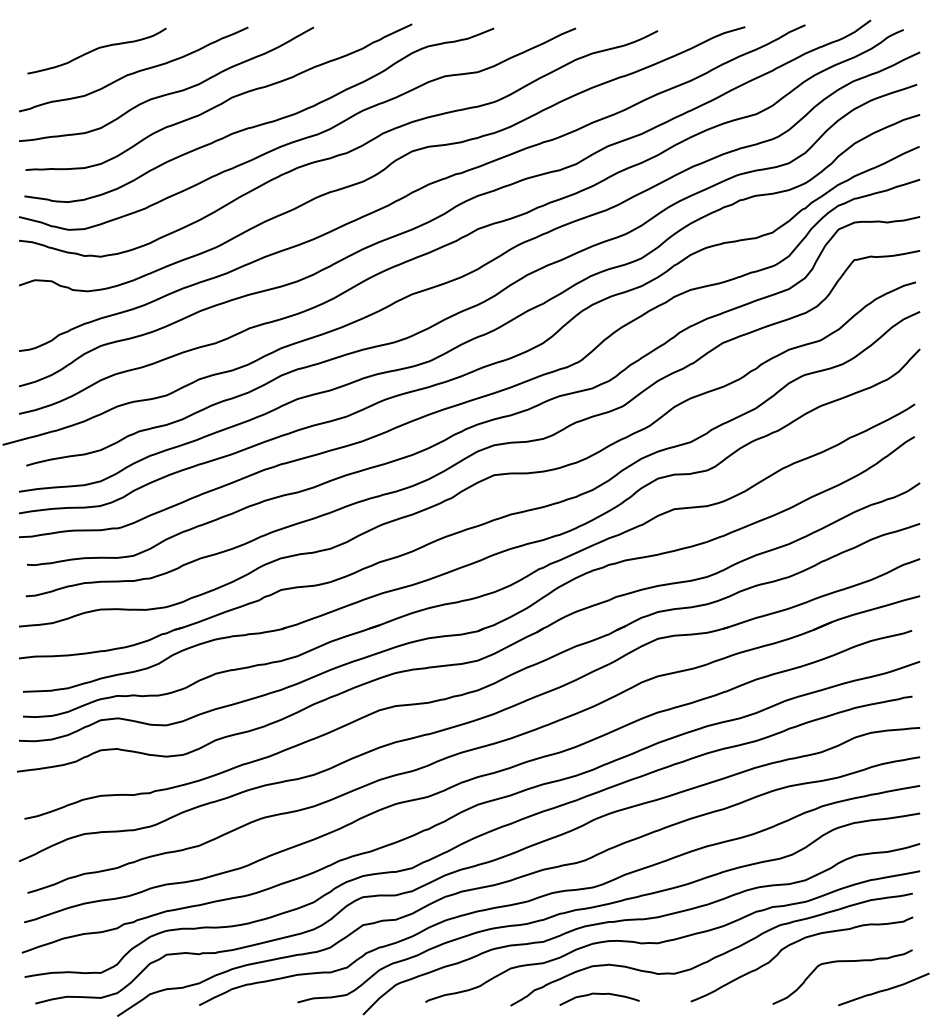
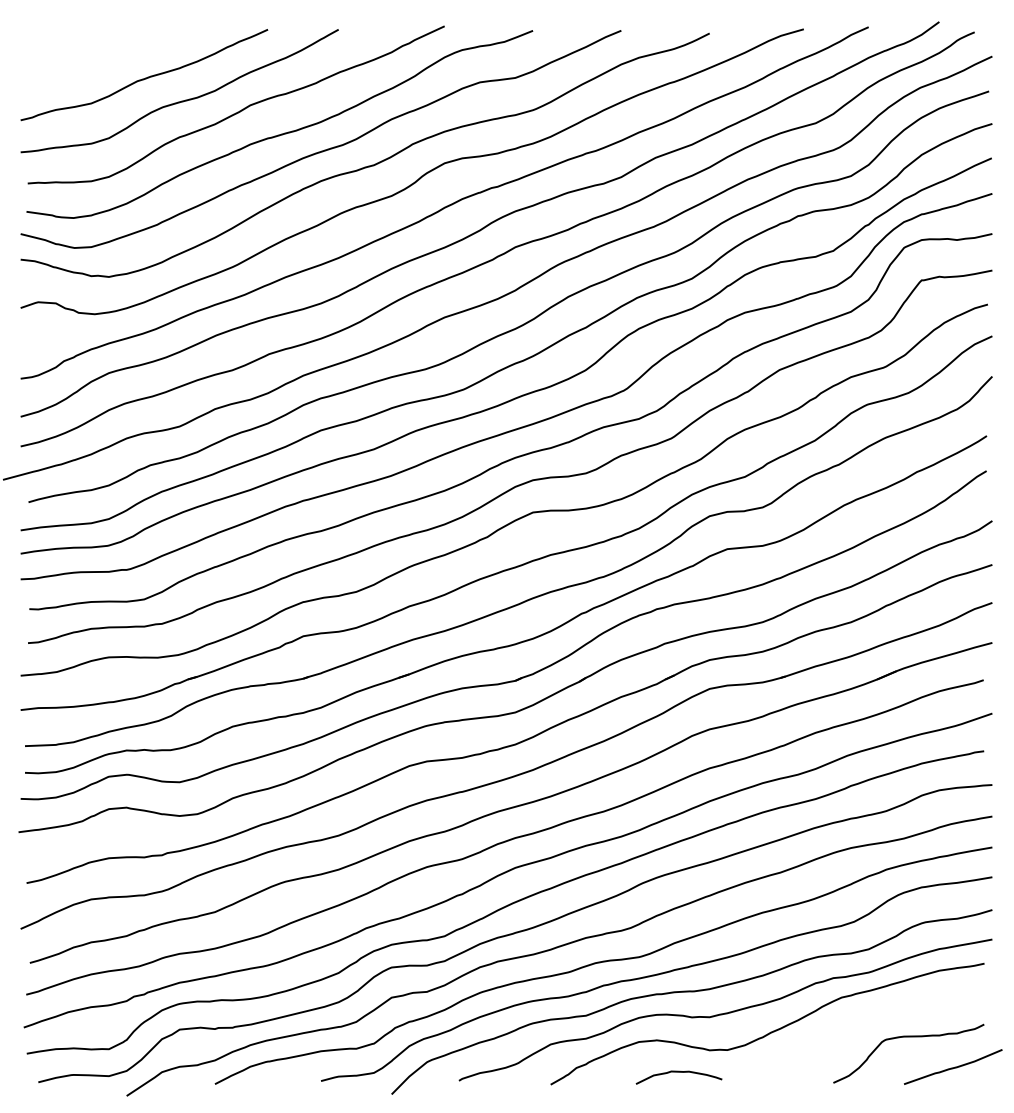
curve: (96, 49) -> (104, 53), removed
curve: (793, 944) -> (855, 1018), removed
curve: (599, 994) -> (678, 1072), moved

